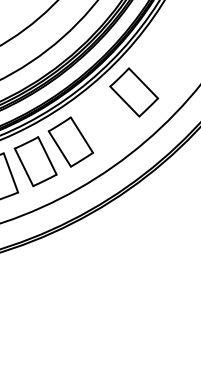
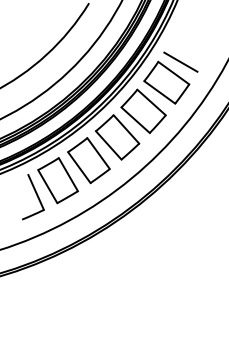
line: (152, 72) -> (180, 61), added
part: (103, 117) -> (143, 110), added

